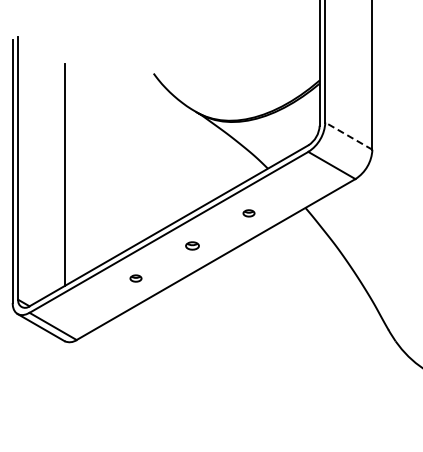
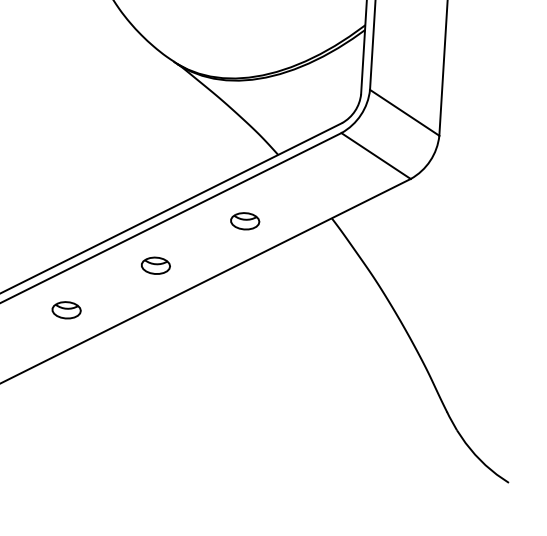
line: (348, 135) -> (404, 111), dashed -> solid
part: (248, 213) -> (244, 221), size x1.67
part: (192, 245) -> (155, 265), size x1.43
part: (135, 278) -> (65, 310), size x1.67

